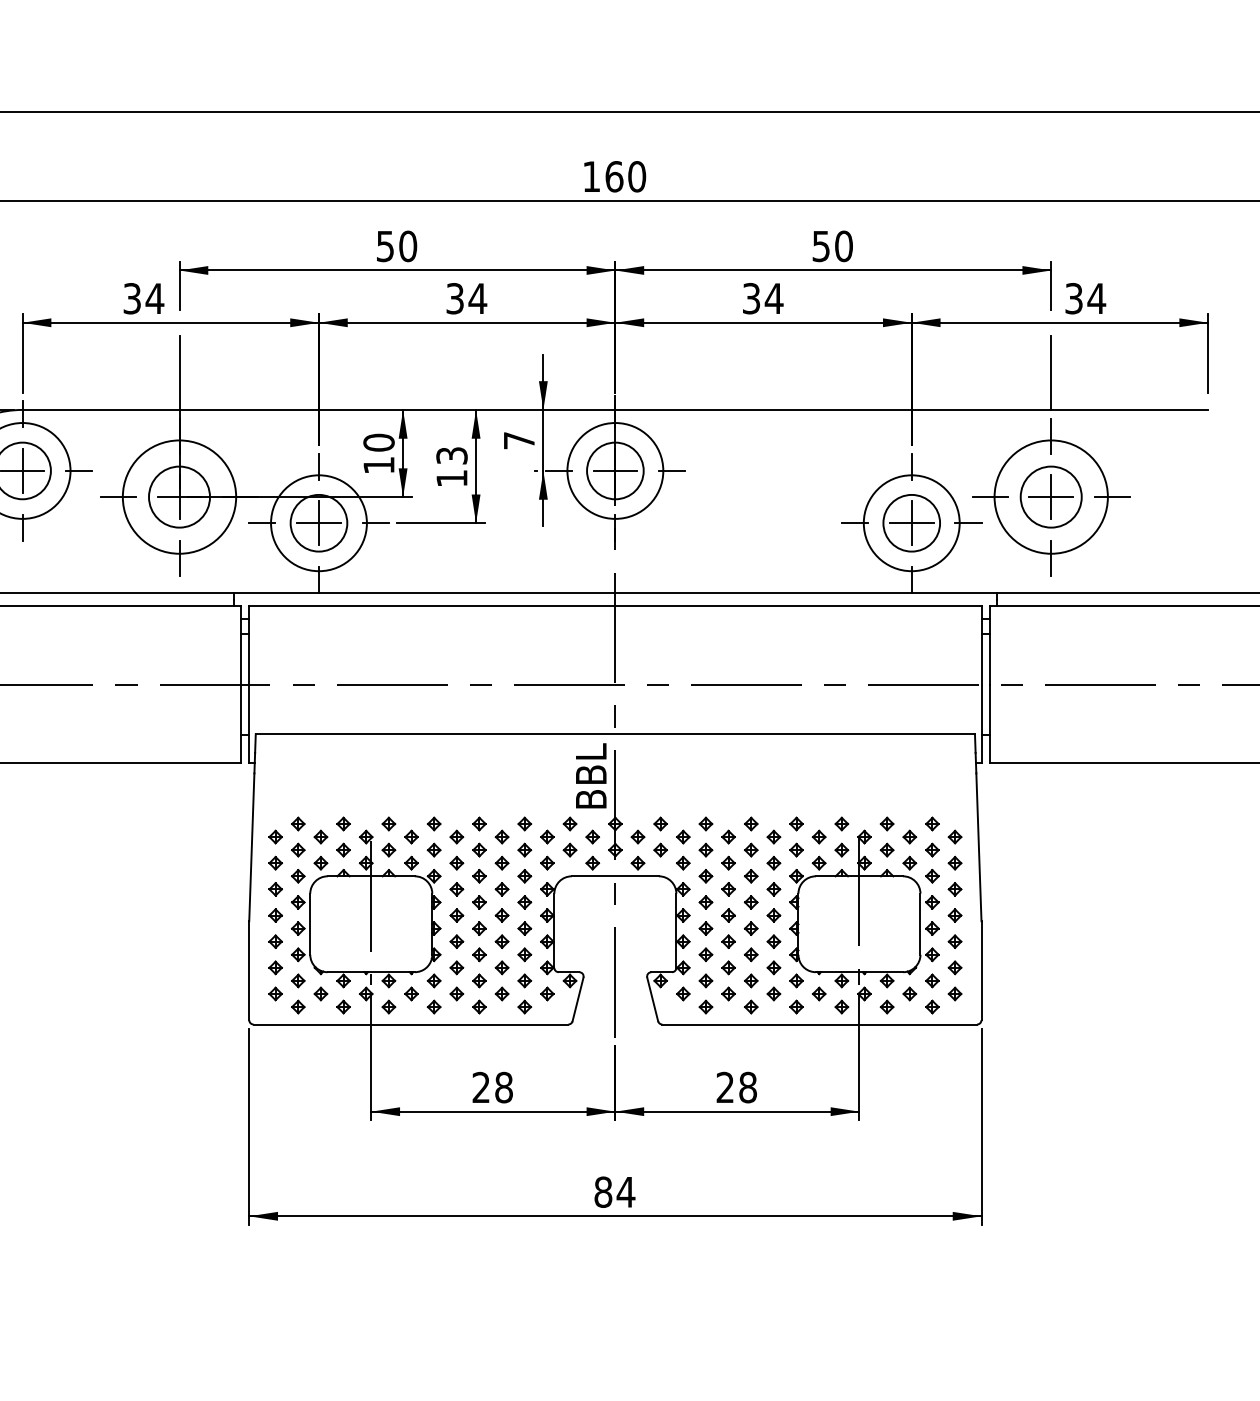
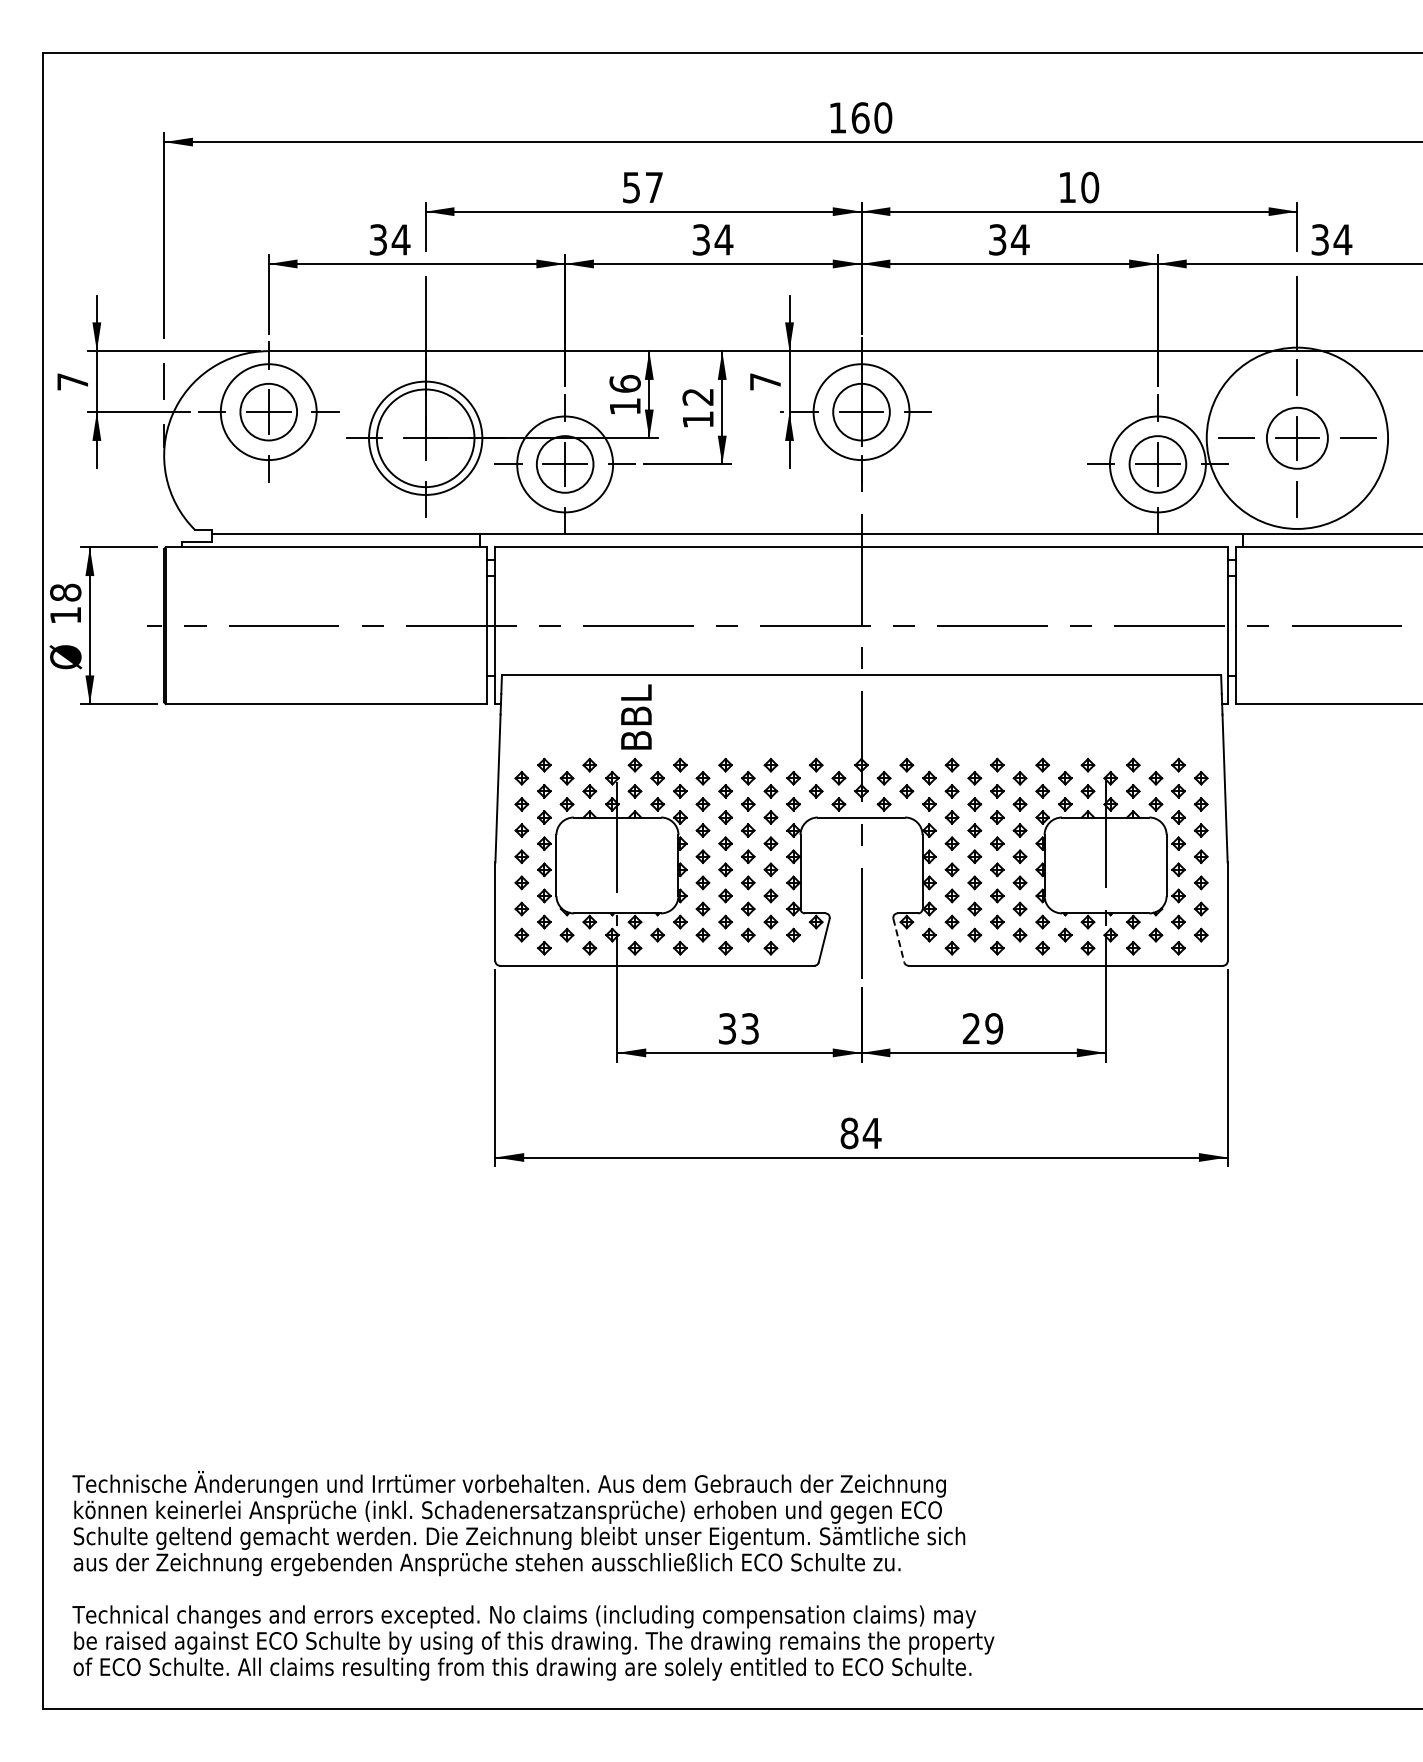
text: (408, 246) -> (654, 187), 50 -> 57
text: (821, 246) -> (1067, 187), 50 -> 10
text: (378, 442) -> (624, 383), 10 -> 16
text: (451, 455) -> (697, 396), 13 -> 12
circle: (179, 496) -> (425, 437), size x1.6
circle: (1051, 496) -> (1297, 437), size x1.6
text: (591, 775) -> (636, 716), moved
line: (652, 1000) -> (898, 941), solid -> dashed
text: (492, 1087) -> (738, 1028), 28 -> 33
text: (748, 1087) -> (994, 1028), 28 -> 29

